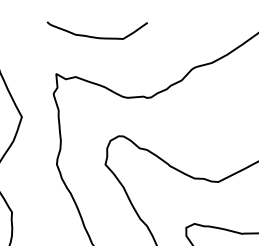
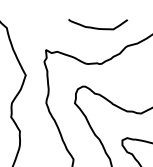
curve: (96, 35) -> (97, 27), moved

